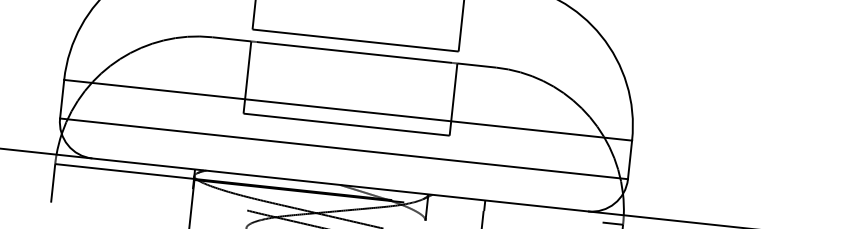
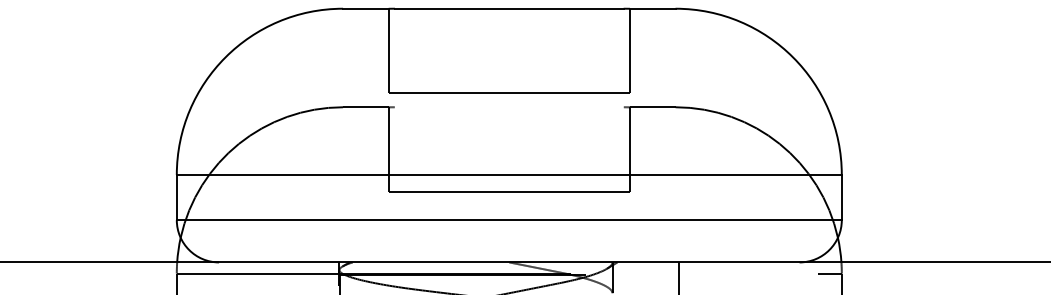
line: (353, 52) -> (508, 107), removed

